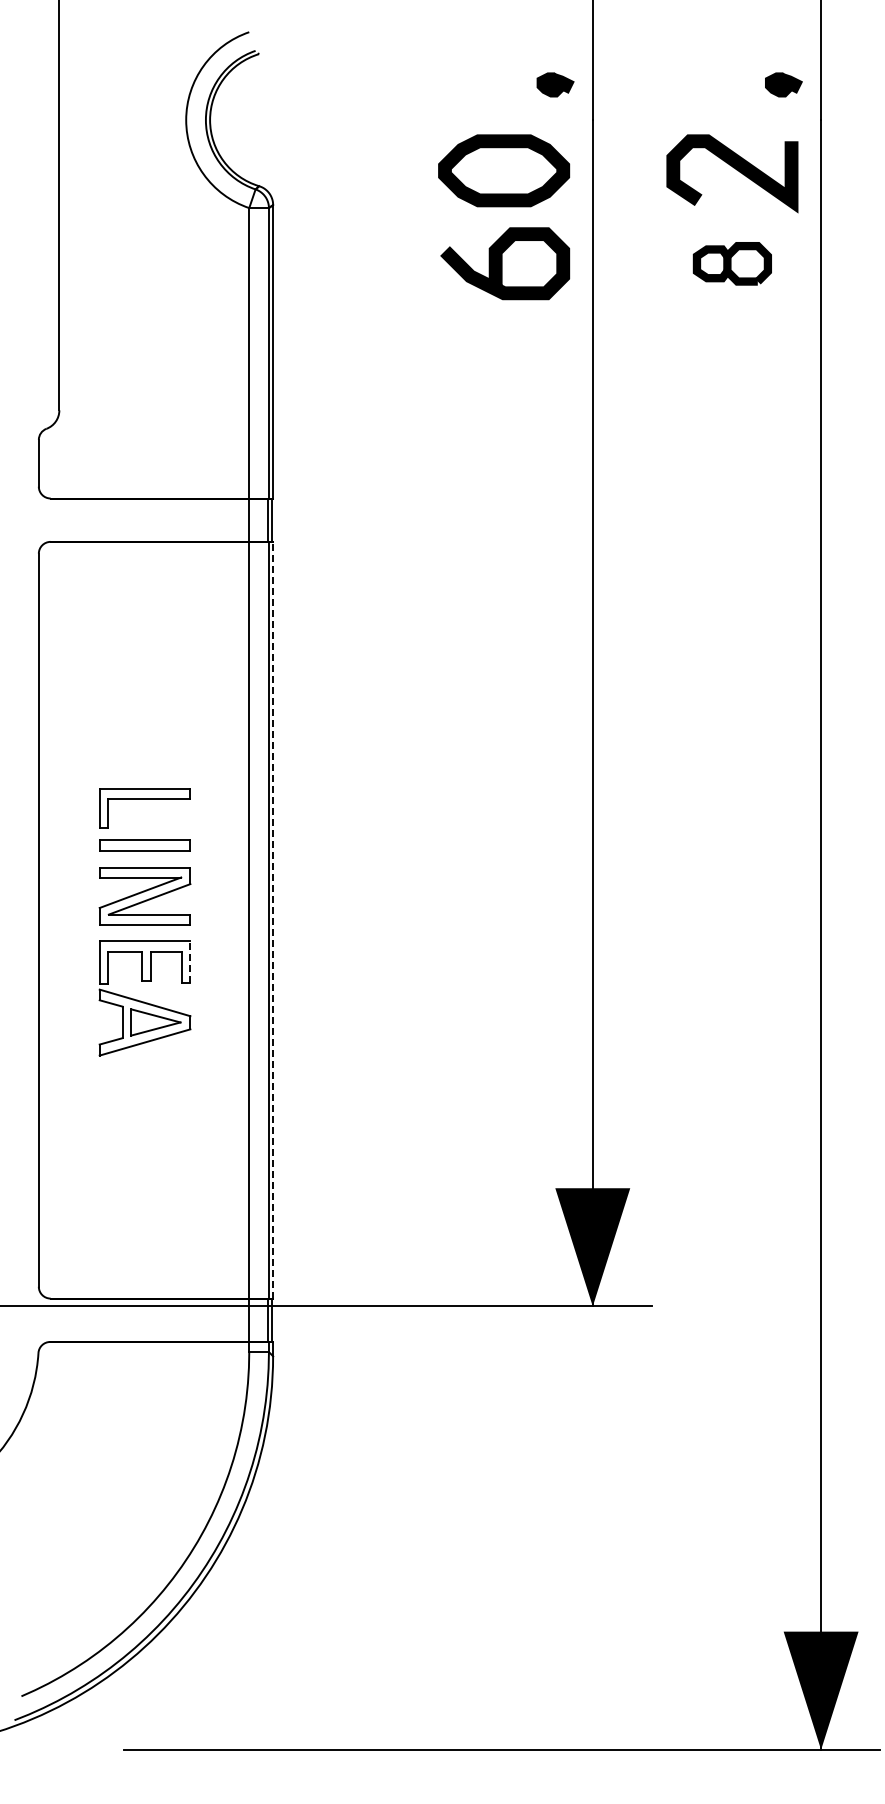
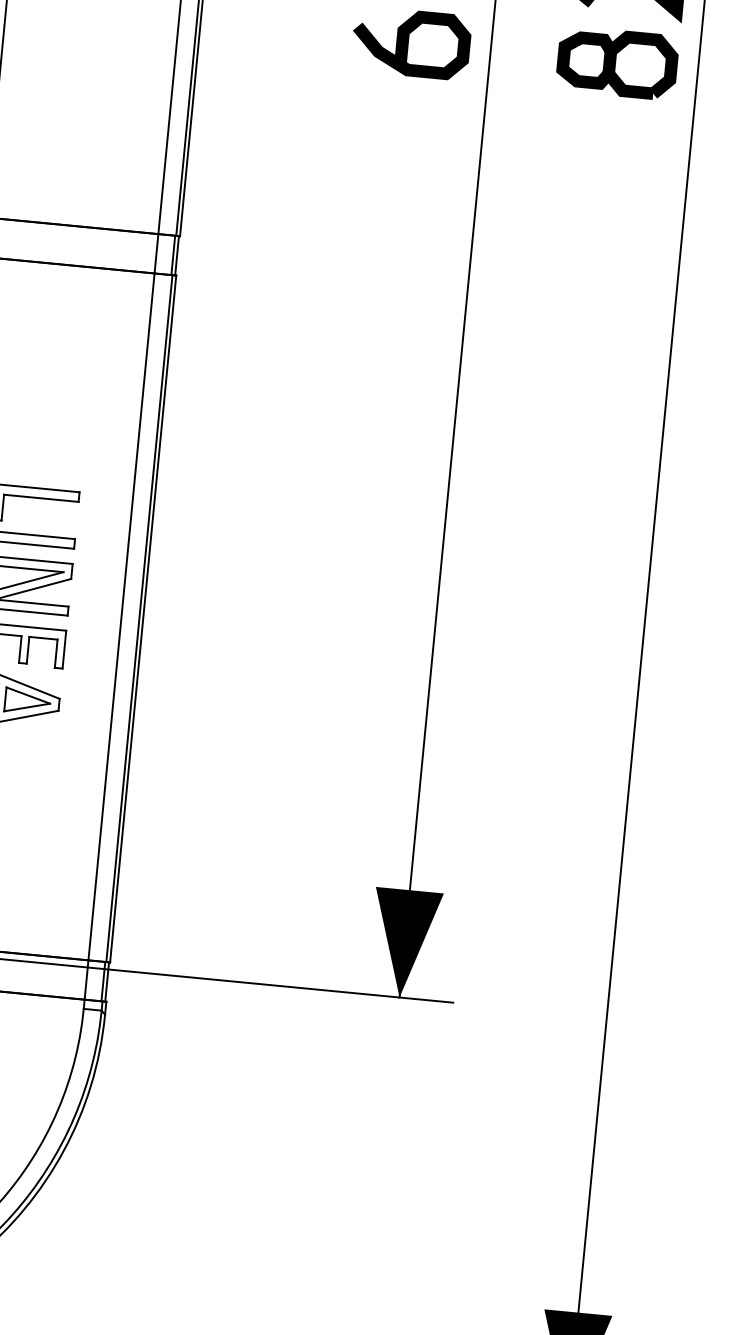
part: (732, 263) -> (617, 63), size x1.67
line: (273, 919) -> (143, 618), dashed -> solid
line: (190, 962) -> (64, 650), dashed -> solid

